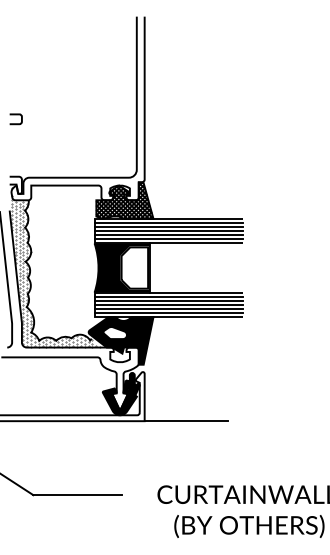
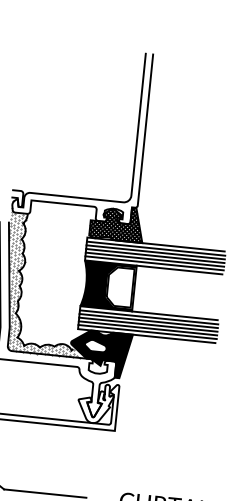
curve: (15, 115) -> (23, 133), removed
fill: (120, 393) -> (94, 402), removed
line: (185, 421) -> (152, 435), removed

